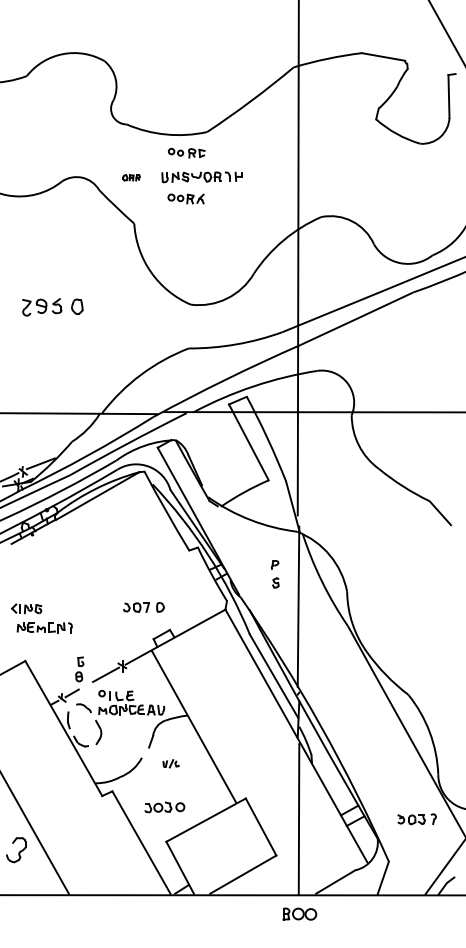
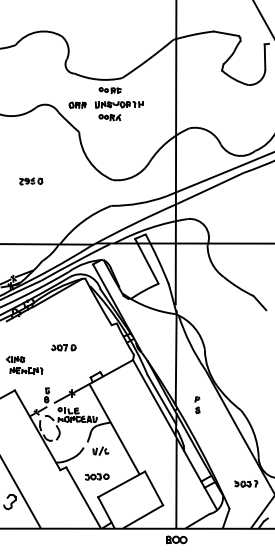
part: (131, 176) -> (77, 104), size x1.67
part: (53, 307) -> (31, 181), size x0.62
part: (275, 573) -> (197, 404), moved
part: (143, 606) -> (63, 347), moved
part: (170, 762) -> (100, 450), size x1.67

